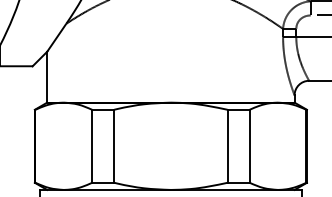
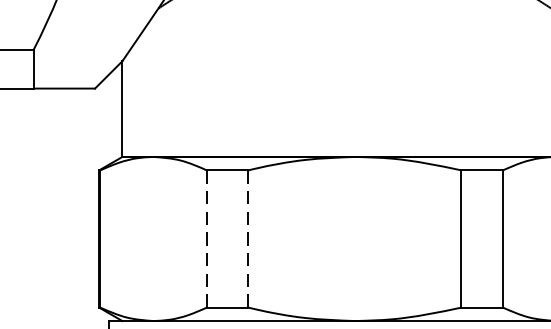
line: (92, 146) -> (207, 239), solid -> dashed
line: (114, 146) -> (248, 239), solid -> dashed

